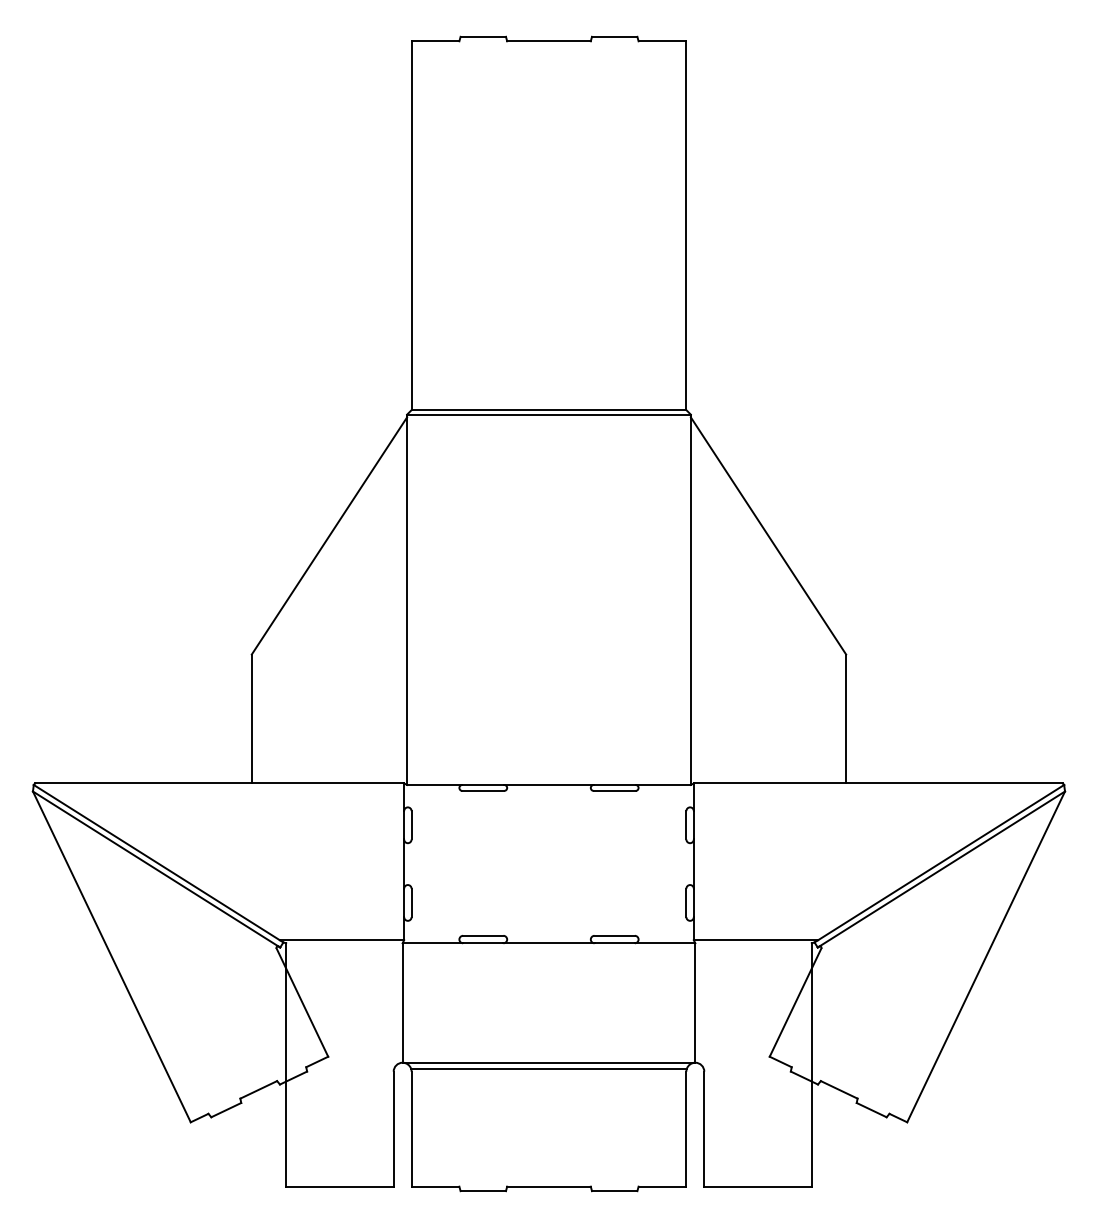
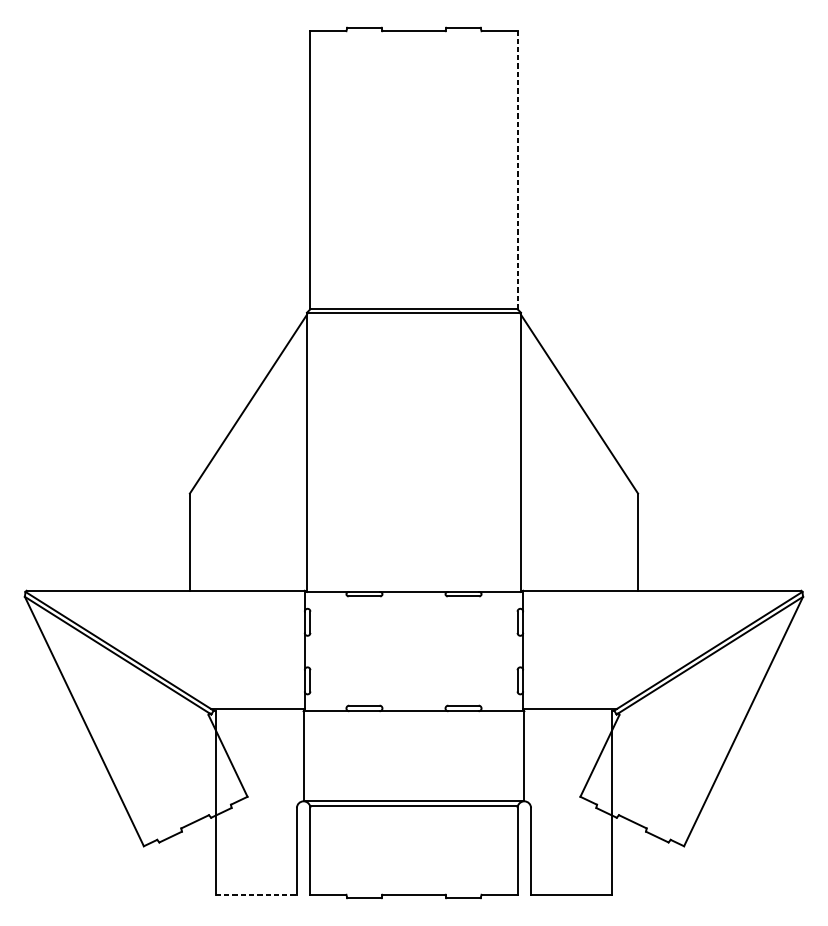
line: (686, 225) -> (517, 170), solid -> dashed
line: (339, 1186) -> (256, 894), solid -> dashed

